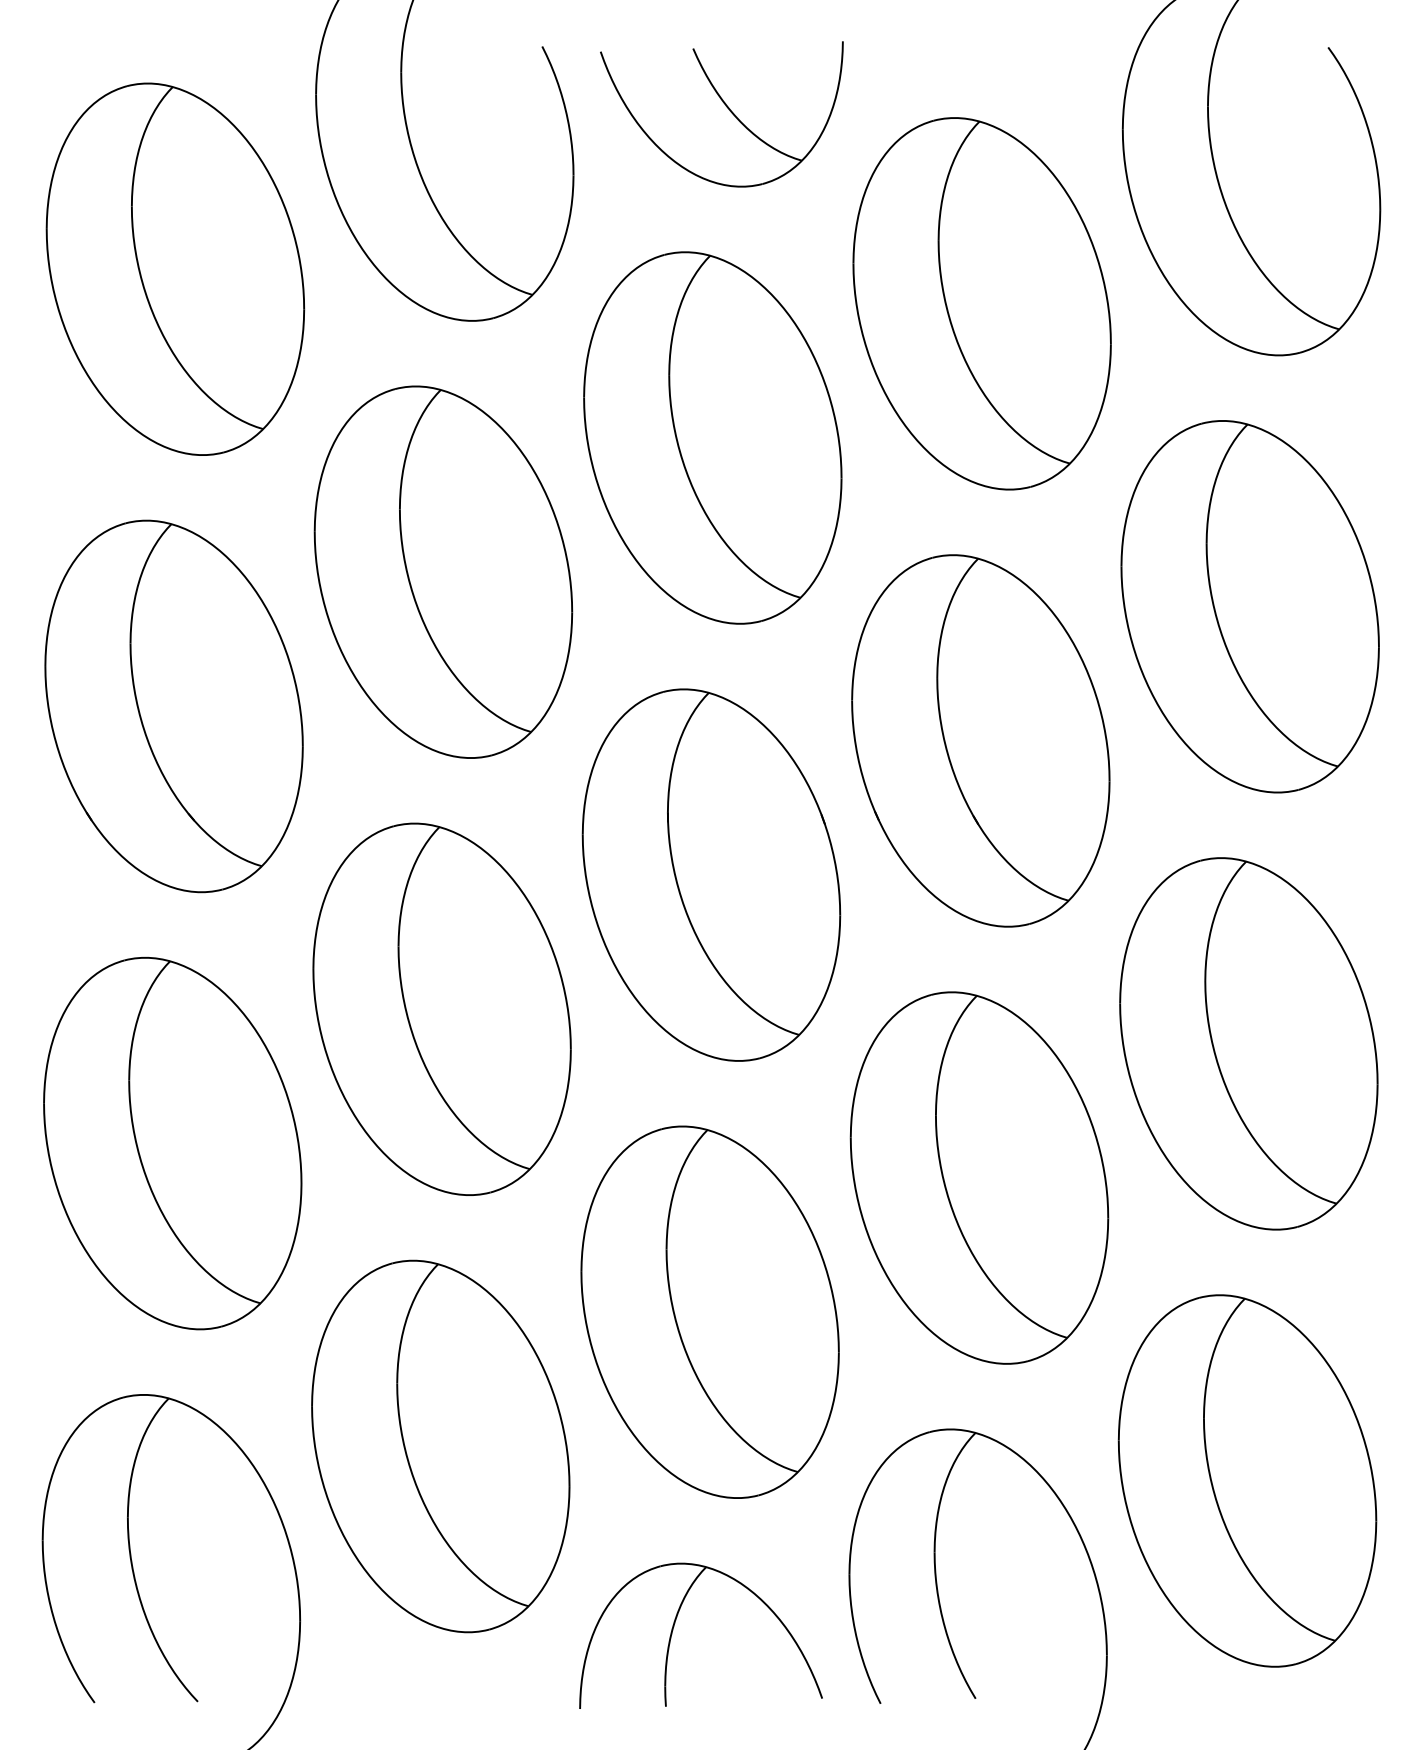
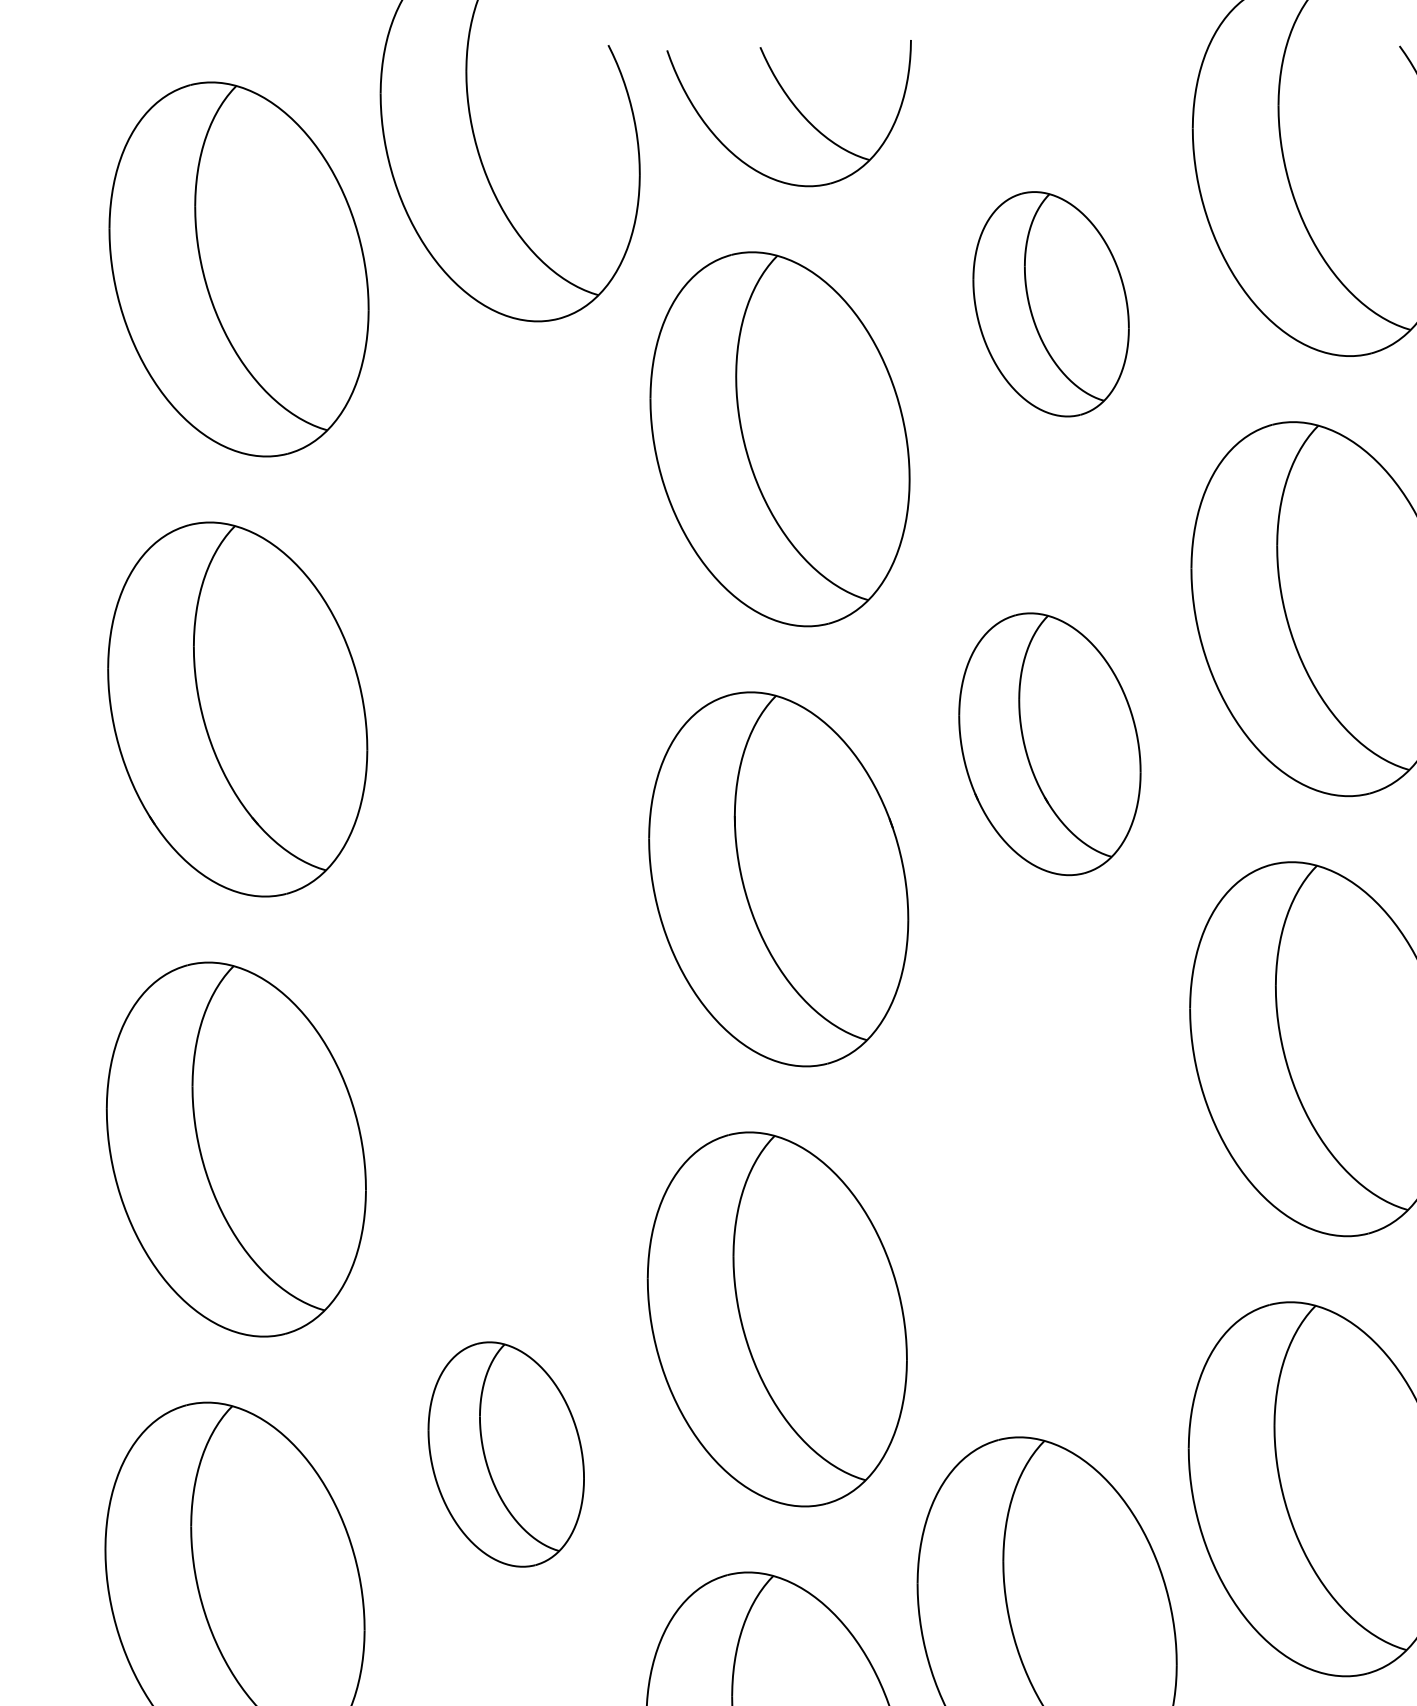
part: (981, 303) -> (1050, 303), size x0.6
part: (443, 571) -> (508, 573), removed
part: (980, 740) -> (1049, 743), size x0.7
part: (441, 1008) -> (506, 1013), removed
part: (979, 1177) -> (1048, 1183), removed
part: (440, 1446) -> (505, 1454), size x0.6

